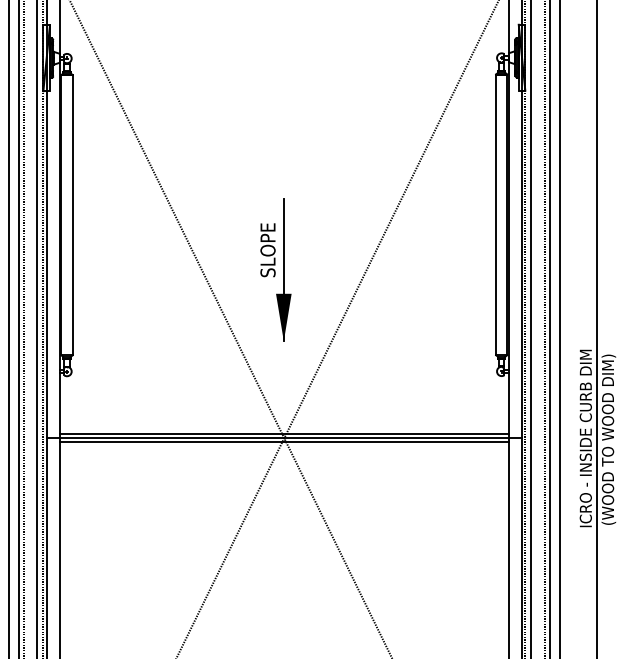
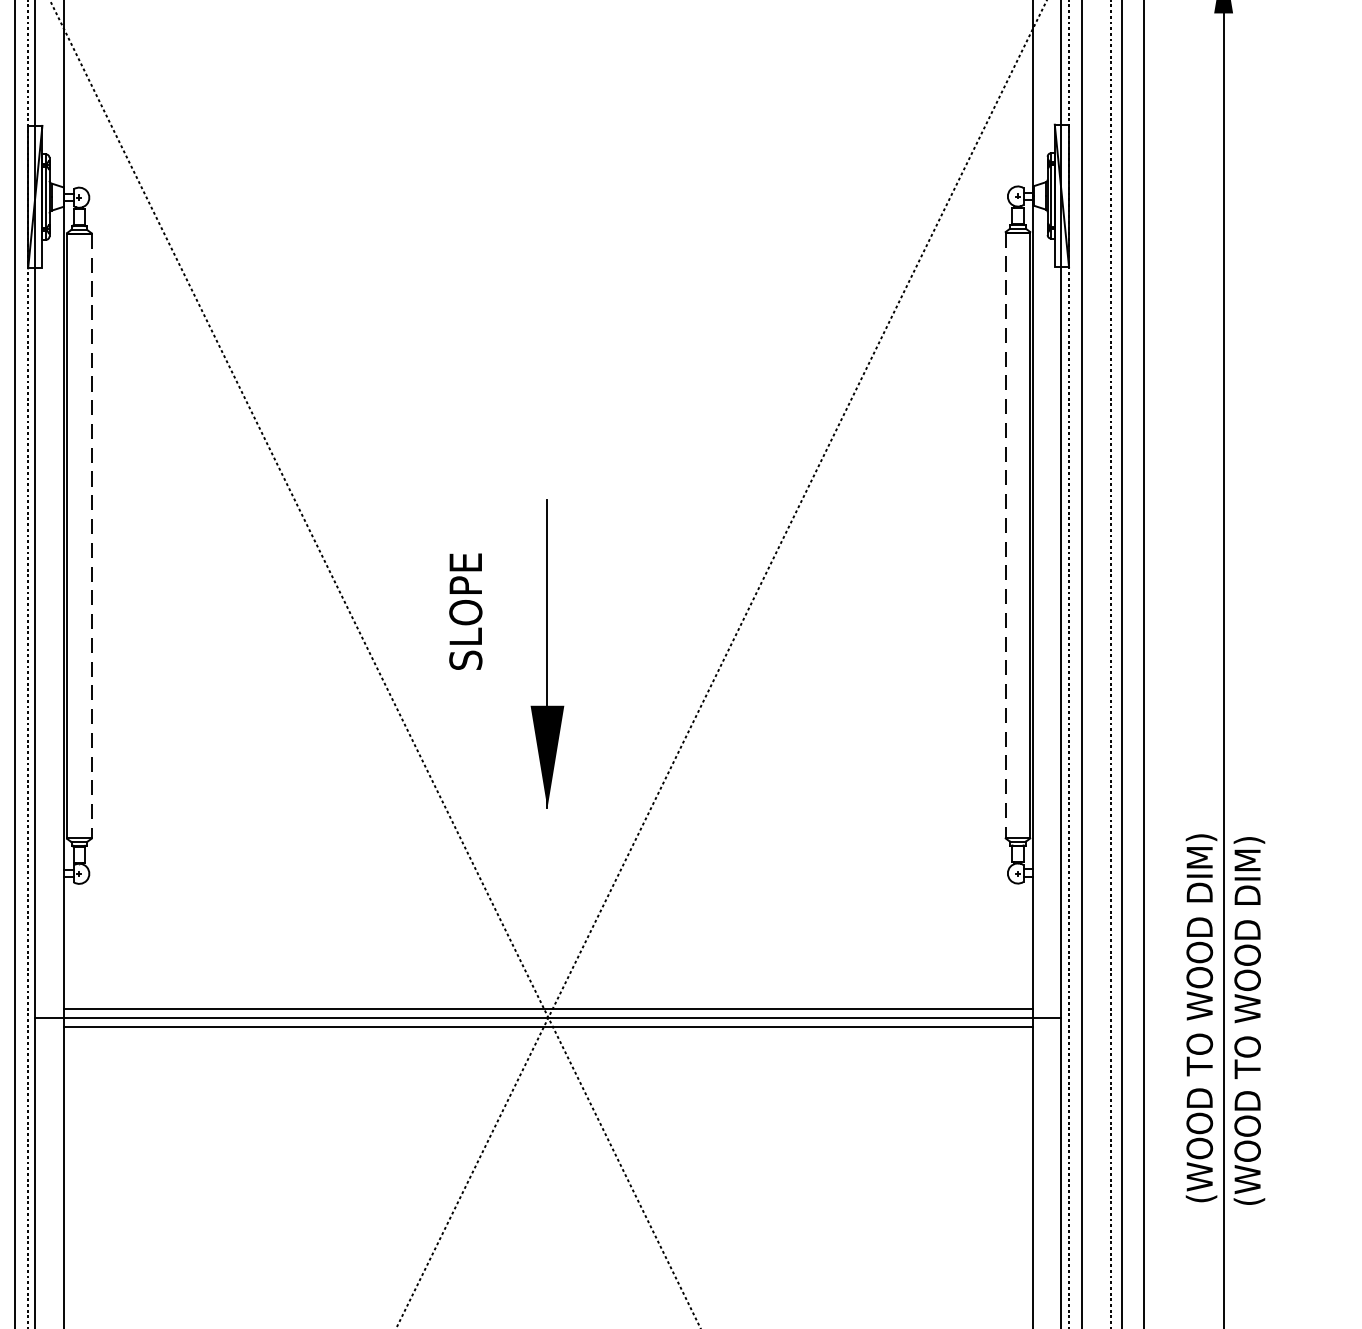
line: (72, 215) -> (91, 536), solid -> dashed
line: (495, 215) -> (1004, 536), solid -> dashed
text: (267, 250) -> (464, 612), moved
text: (586, 438) -> (1201, 1018), ICRO - INSIDE CURB DIM -> (WOOD TO WOOD DIM)

